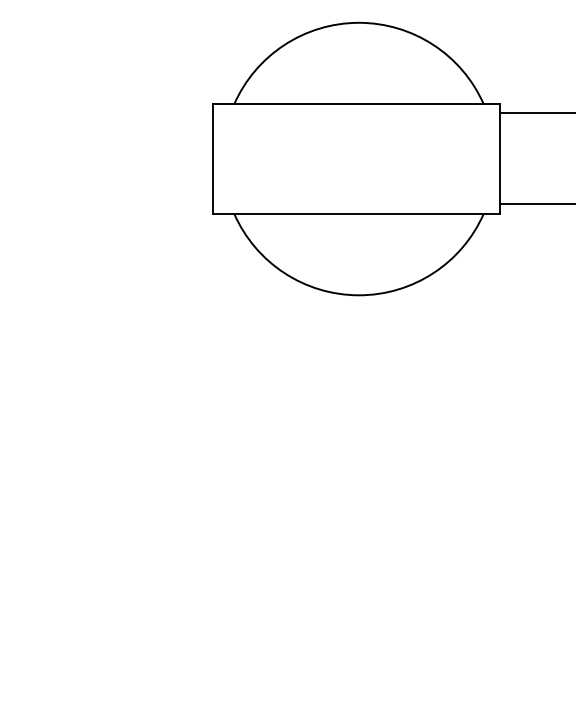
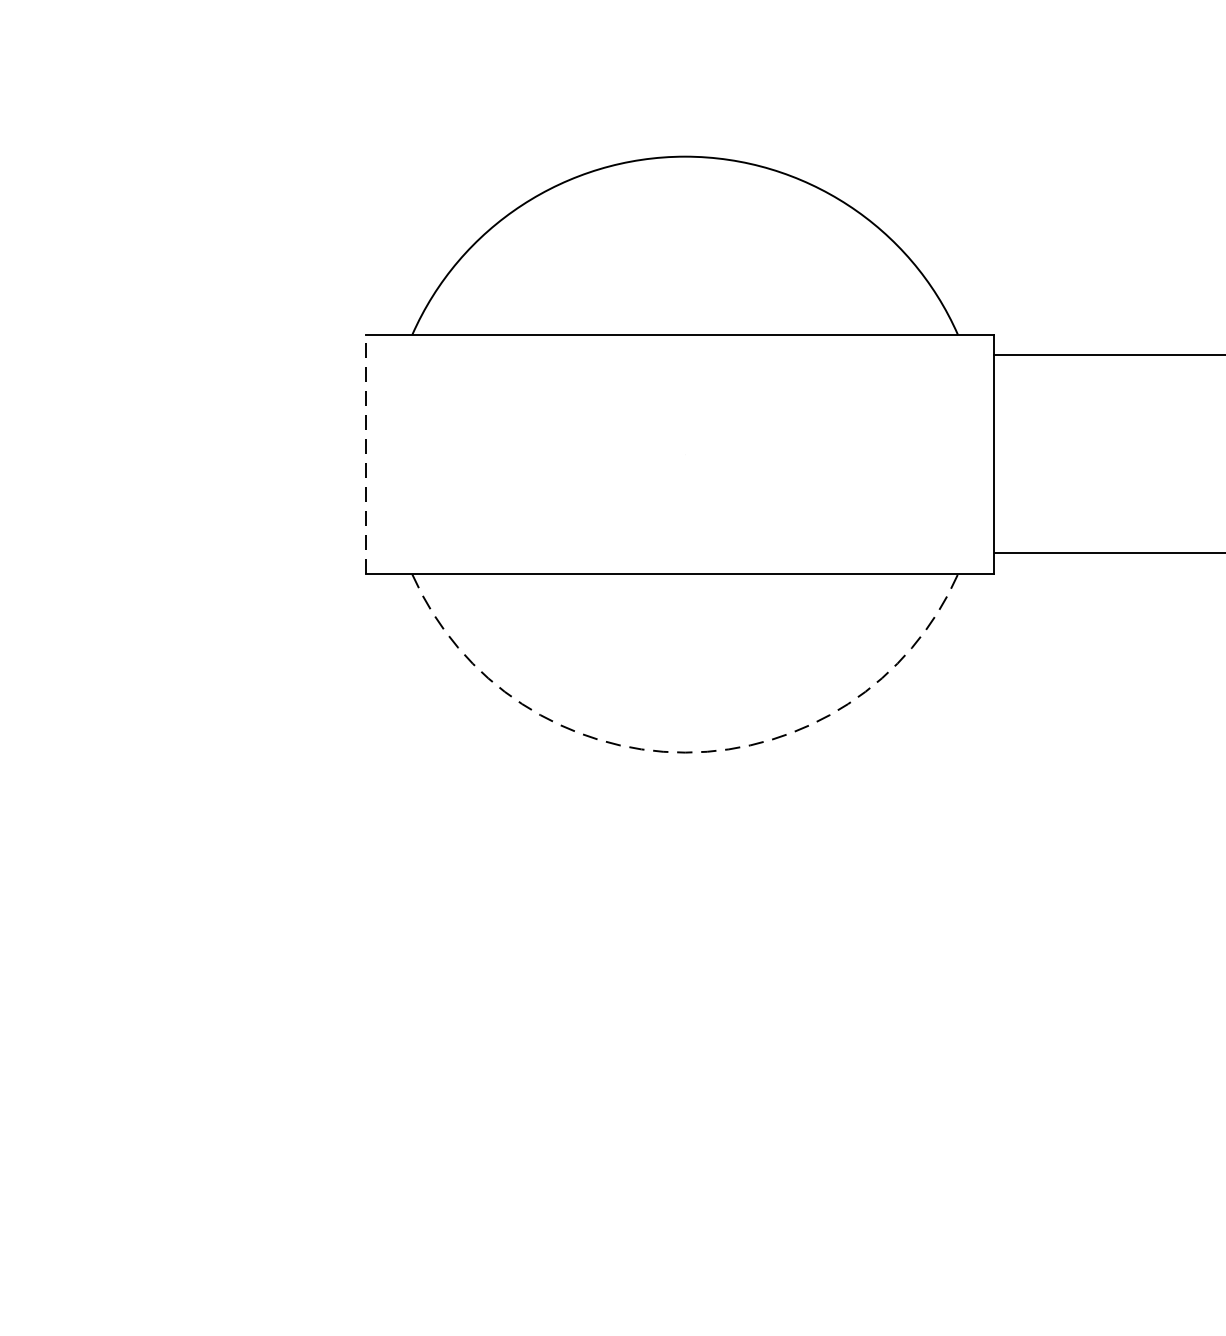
line: (213, 159) -> (366, 455), solid -> dashed
arc: (358, 295) -> (684, 753), solid -> dashed

